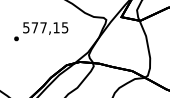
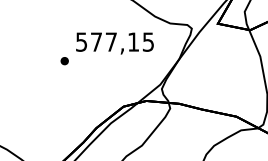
text: (41, 31) -> (107, 48), moved

